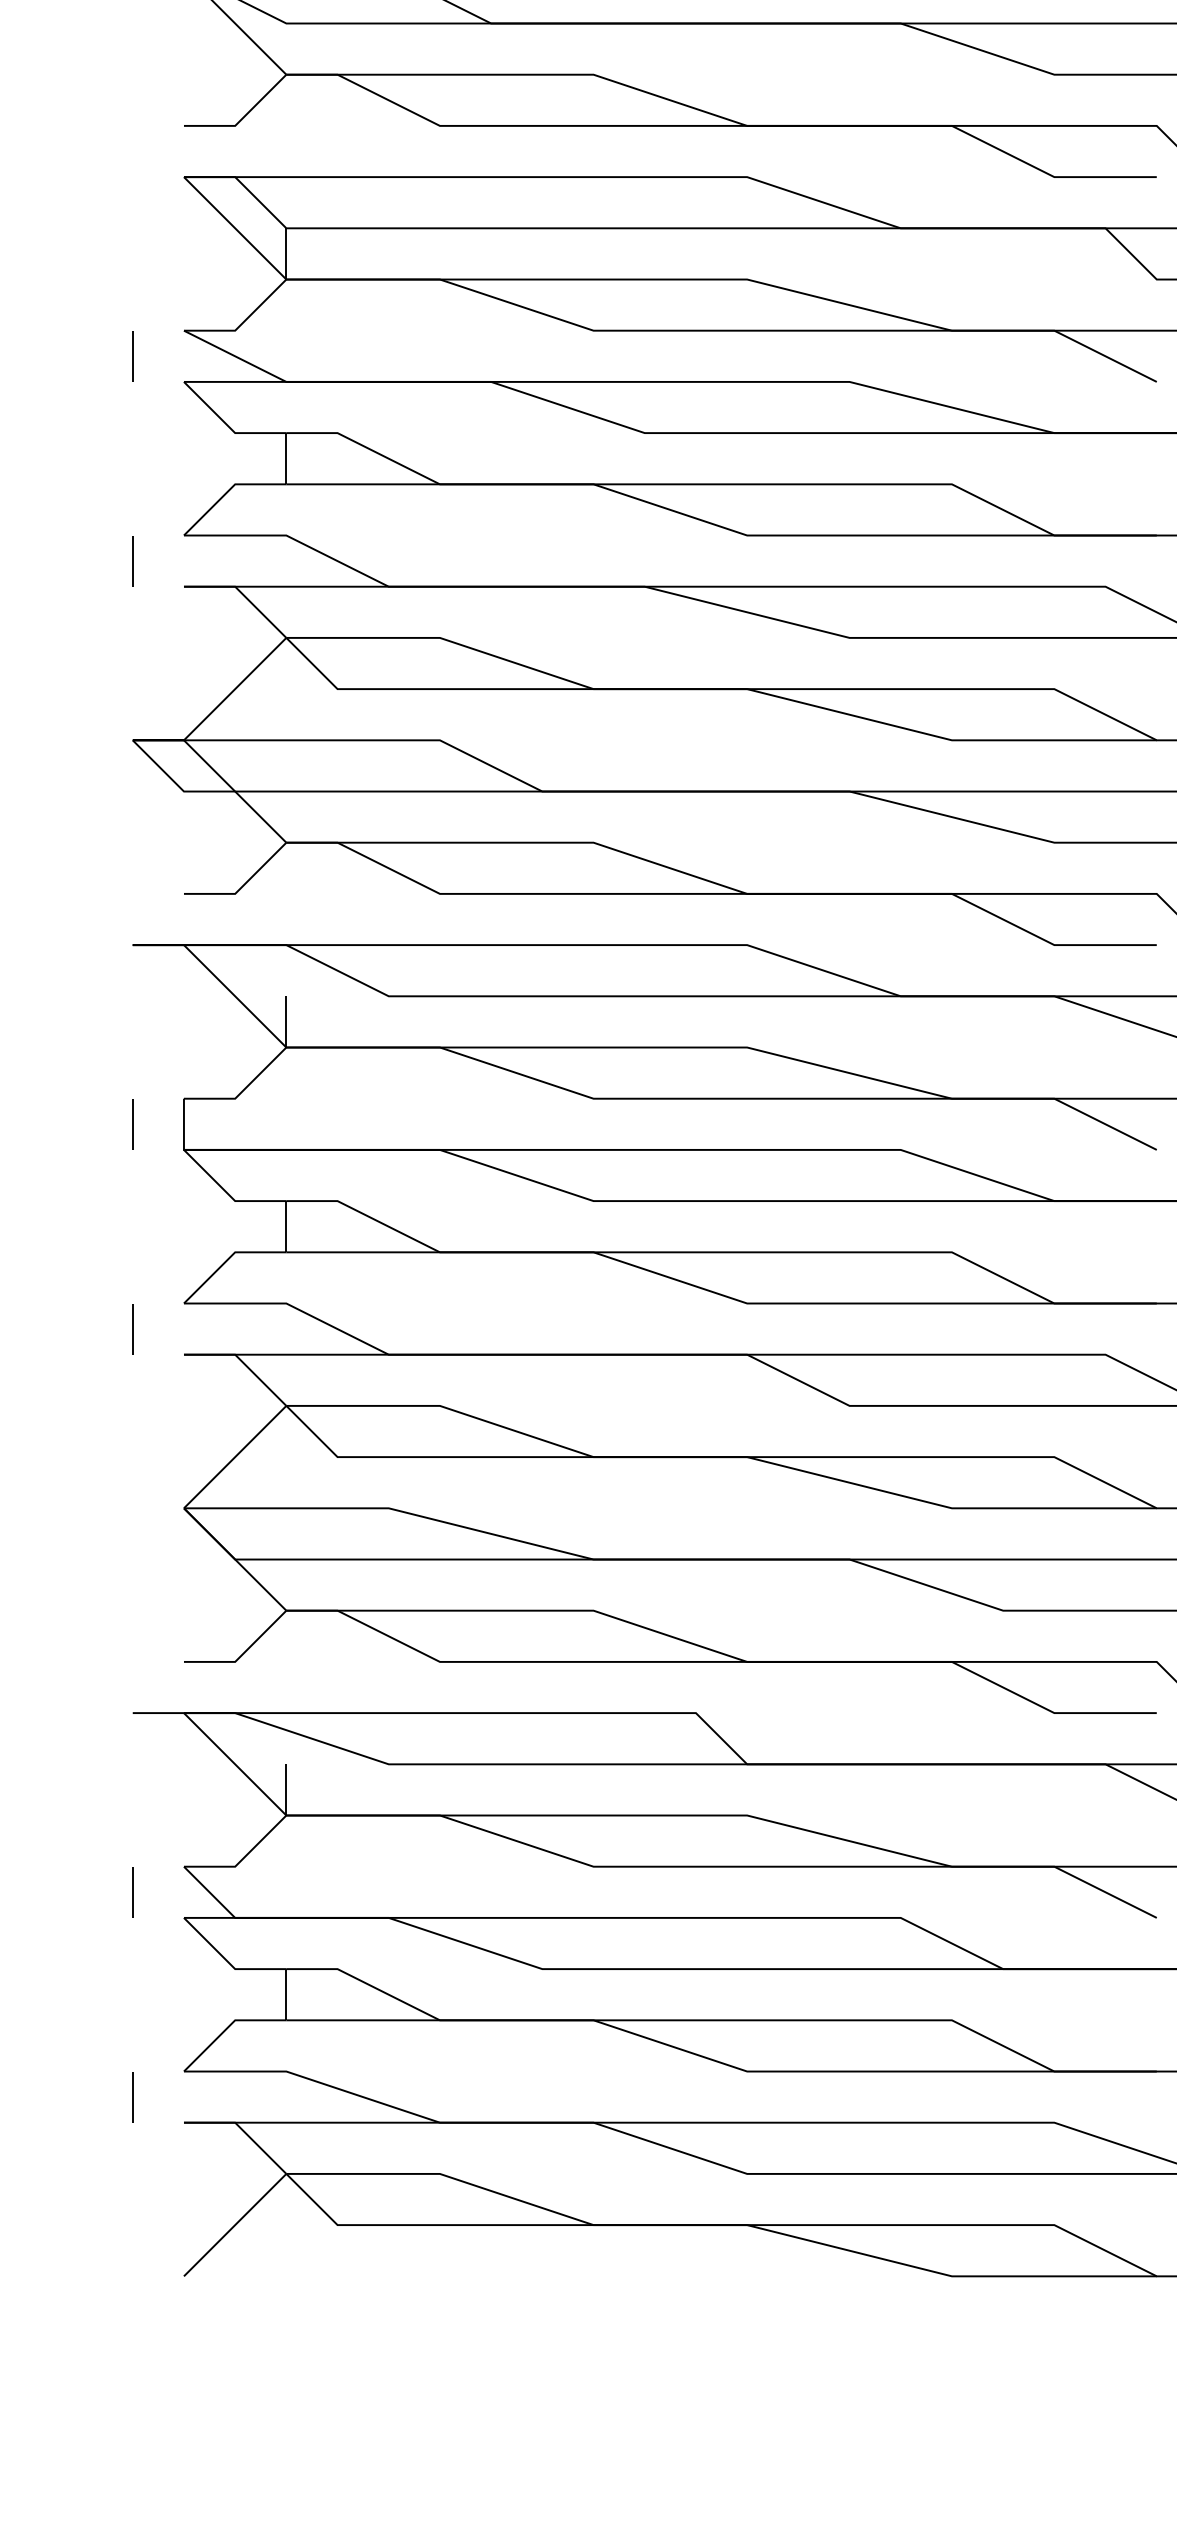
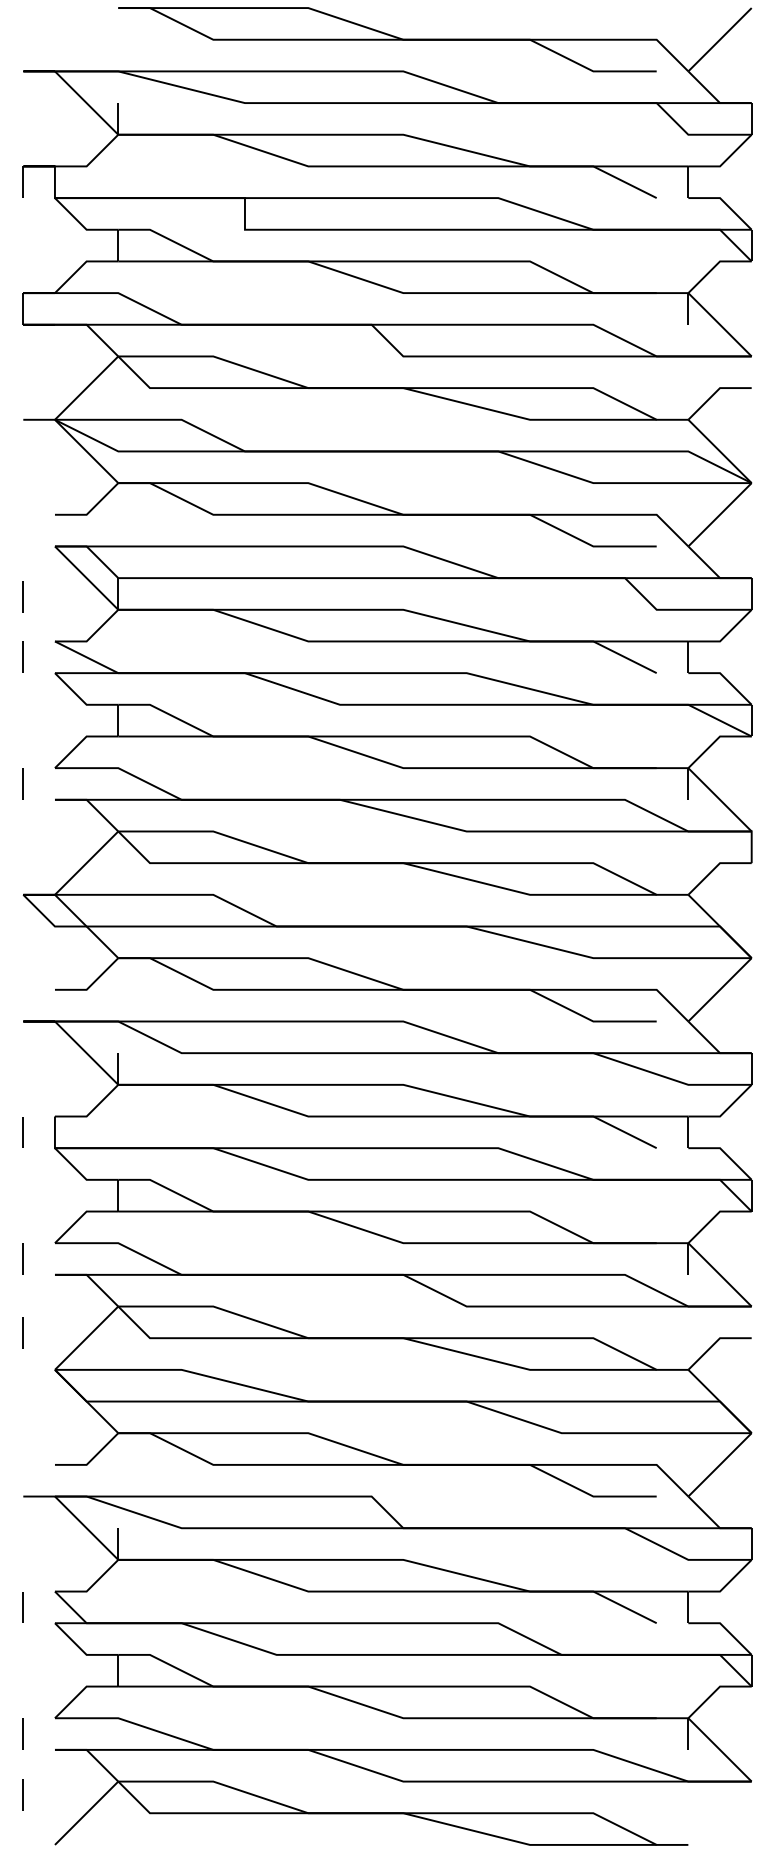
line: (131, 258) -> (22, 596), added
line: (131, 1447) -> (22, 1332), added
line: (131, 2194) -> (22, 1794), added

